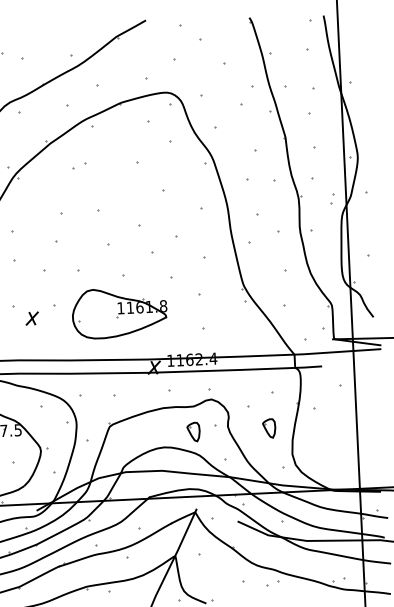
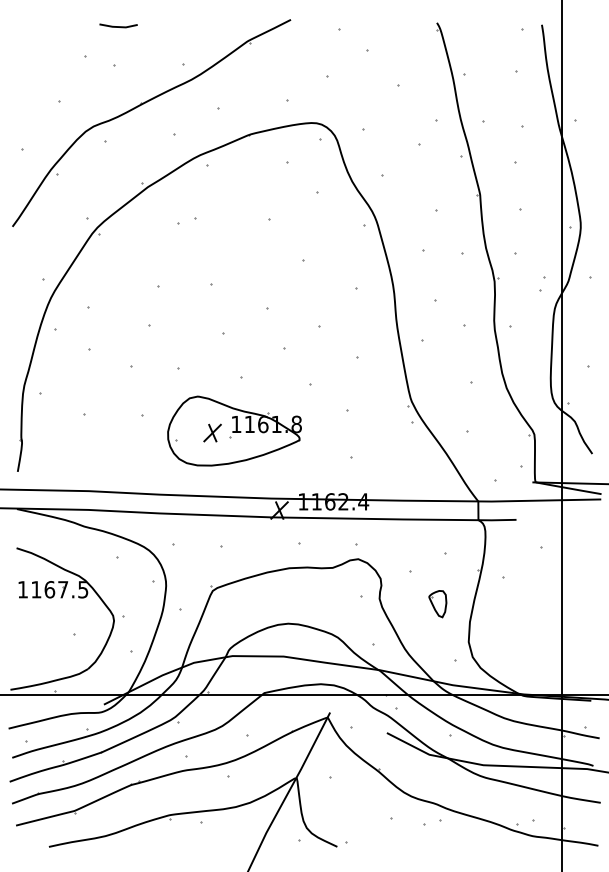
line: (24, 30) -> (118, 26), added
part: (32, 318) -> (212, 432), moved
part: (193, 432) -> (330, 604), removed

